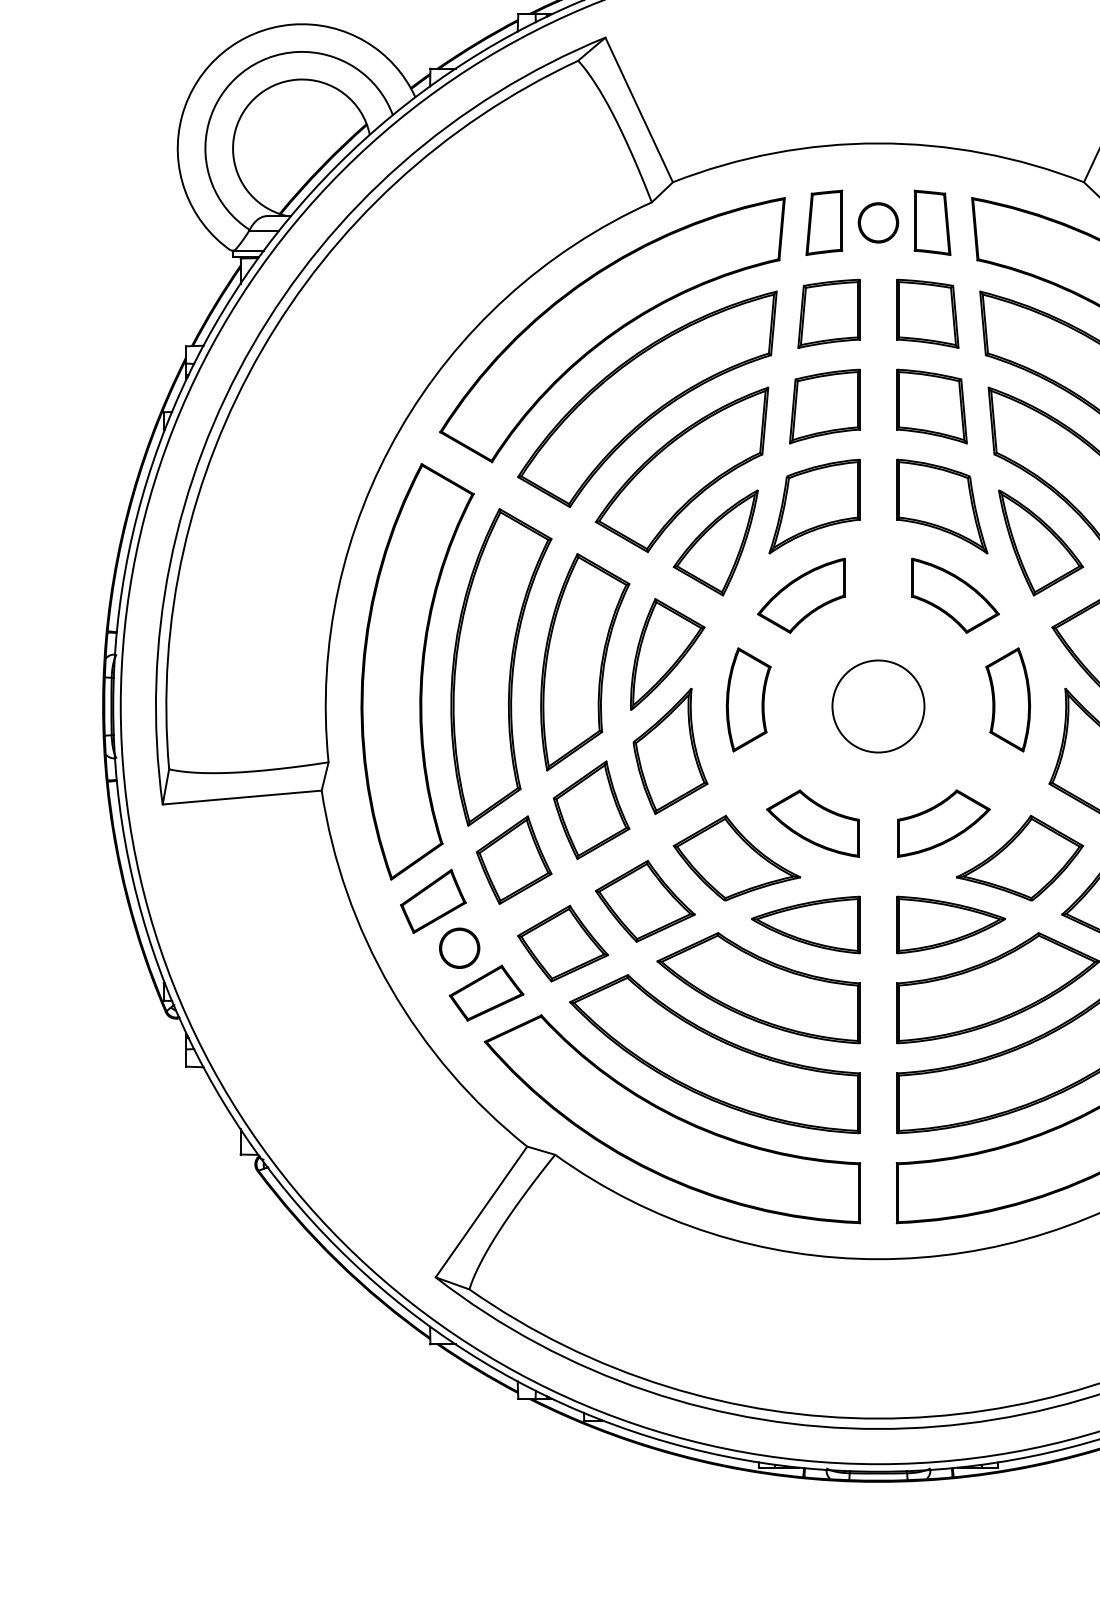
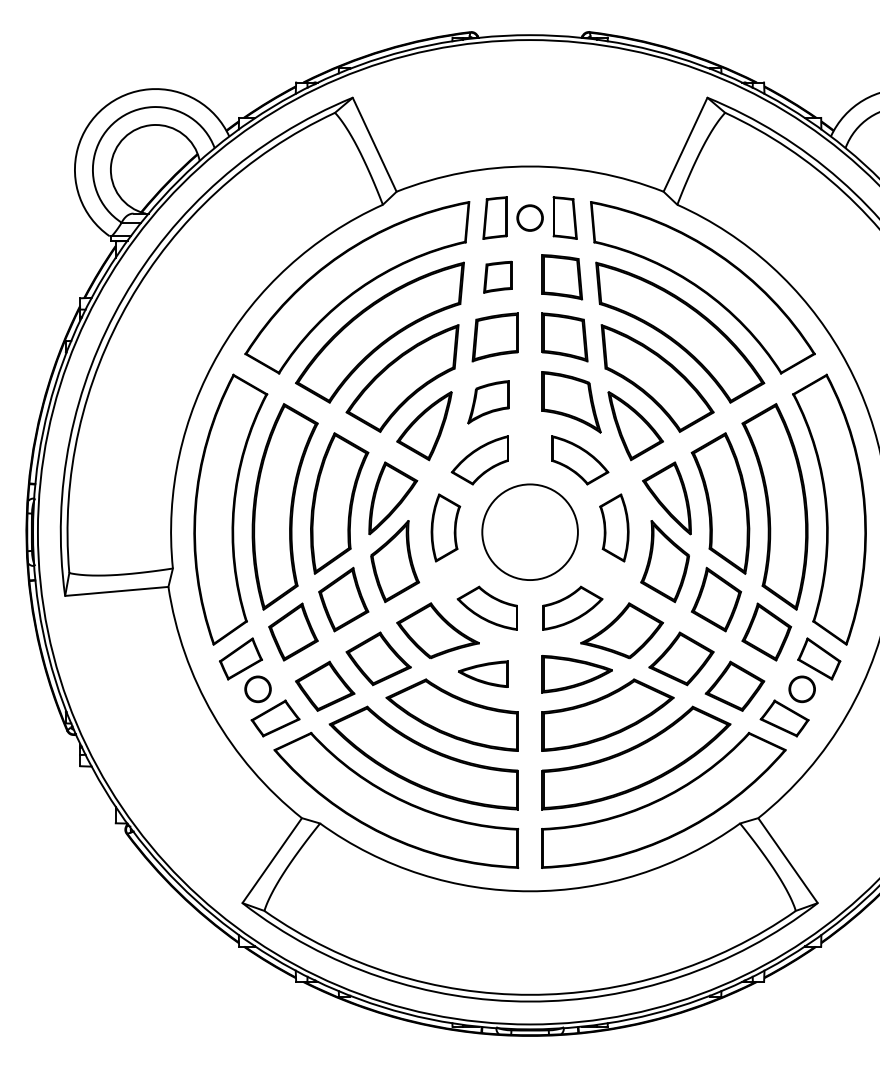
part: (828, 314) -> (497, 277), size x0.7
part: (814, 506) -> (488, 402), size x0.7
circle: (879, 706) -> (530, 532), size x1.6
part: (805, 925) -> (482, 674), size x0.7

